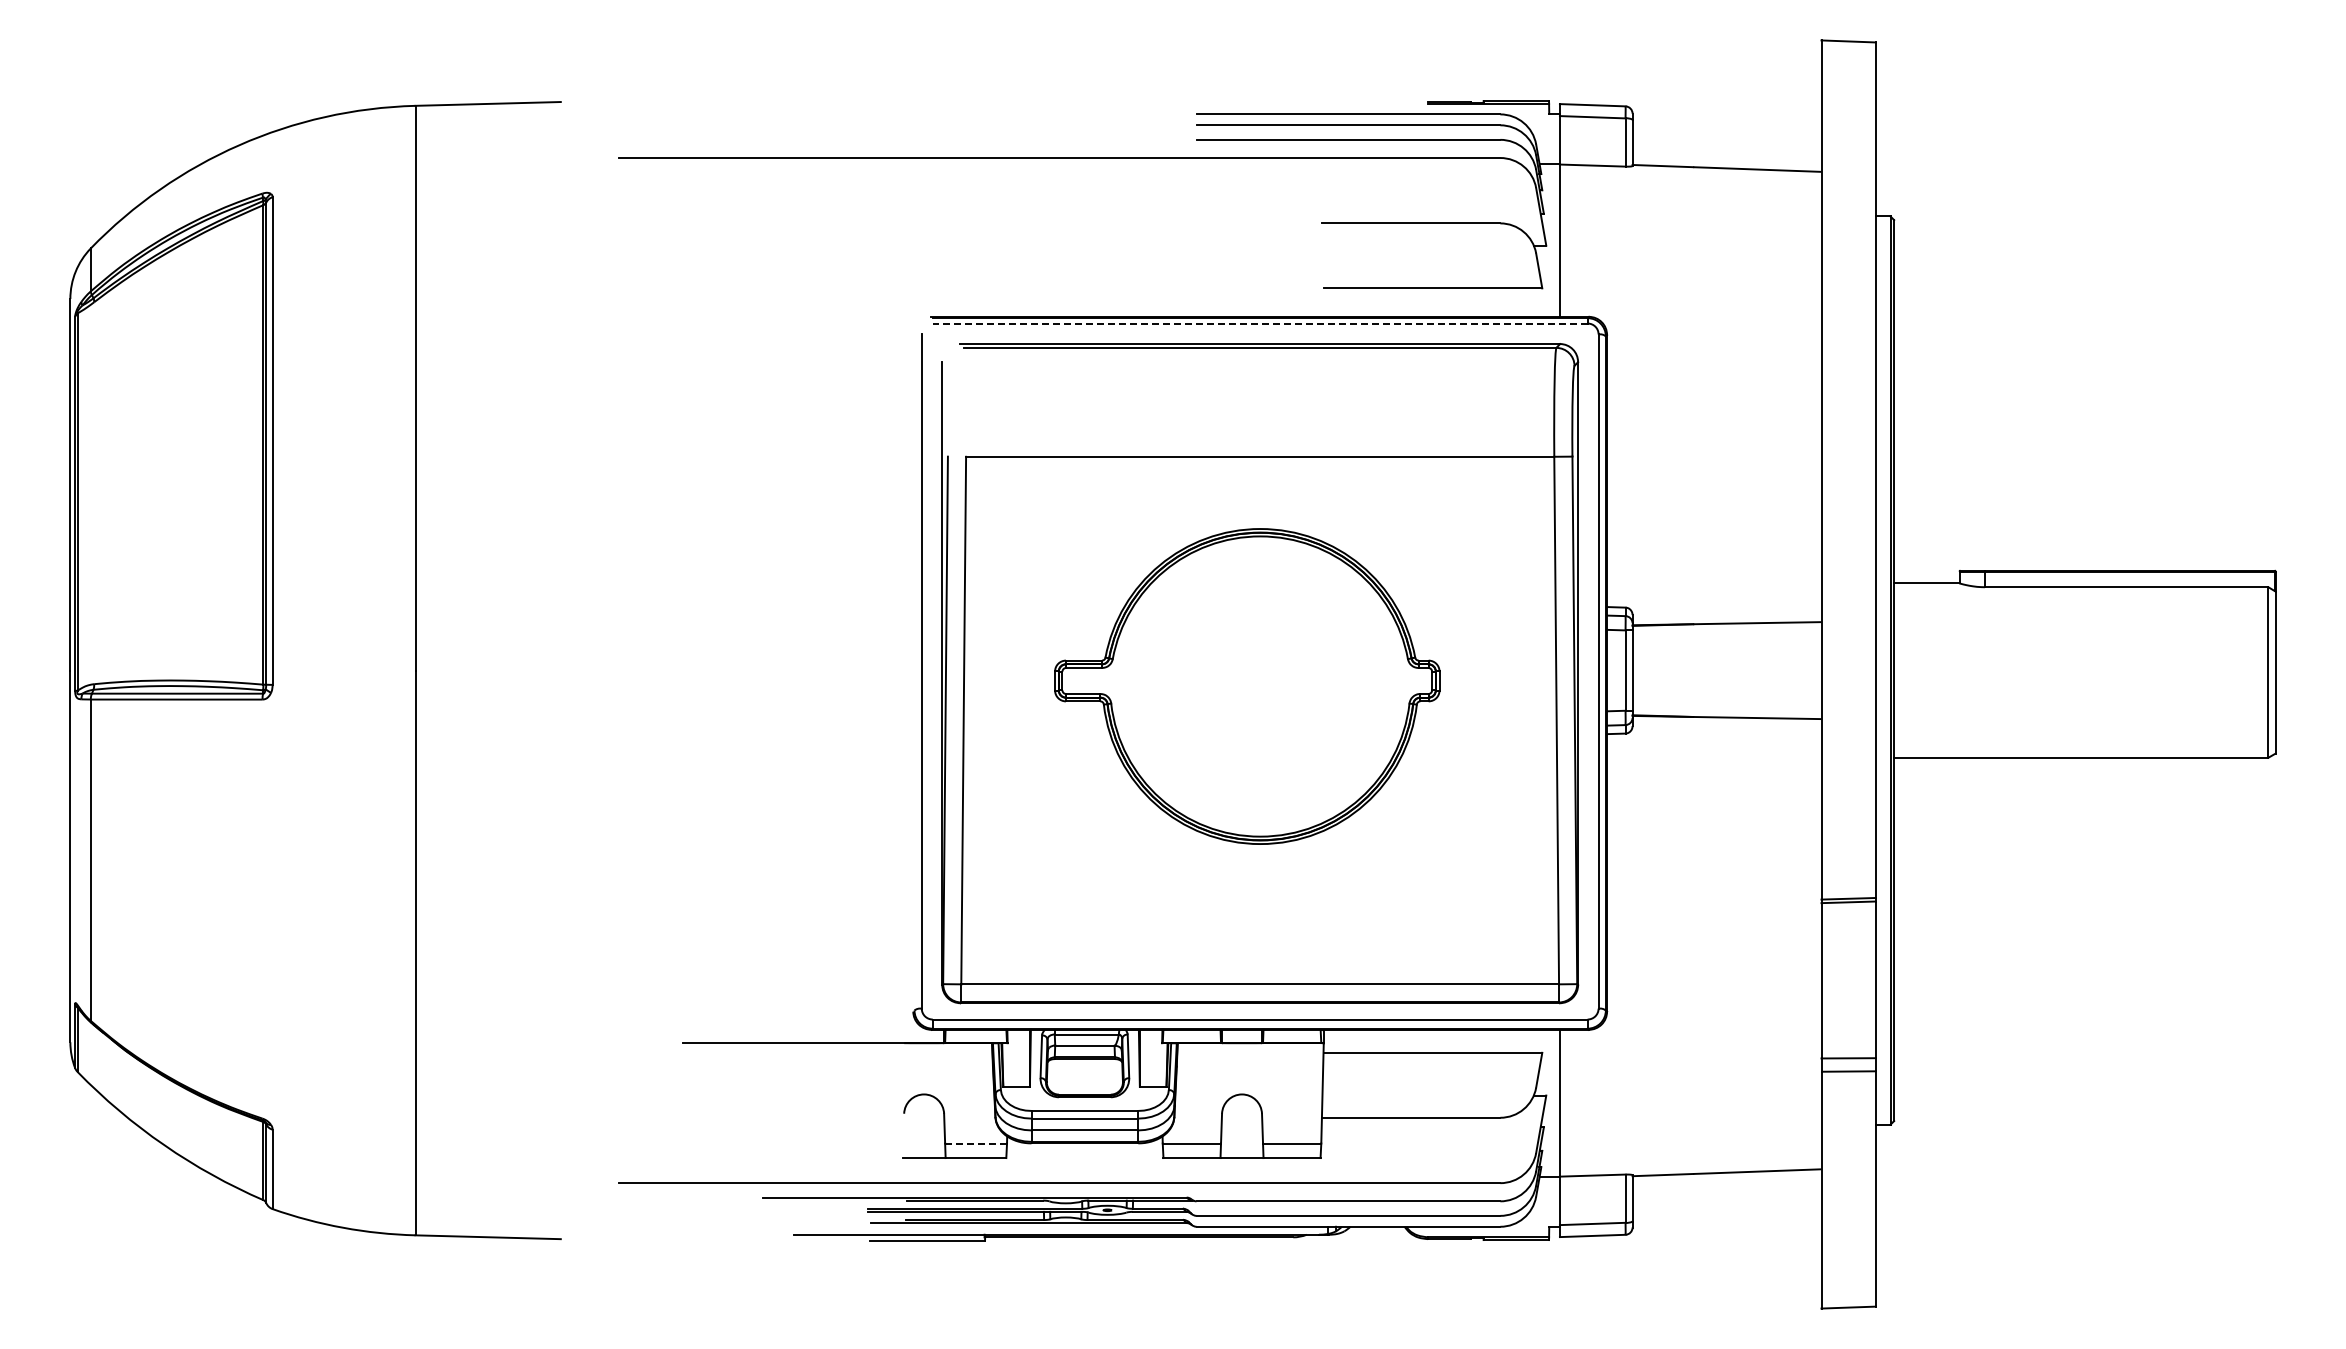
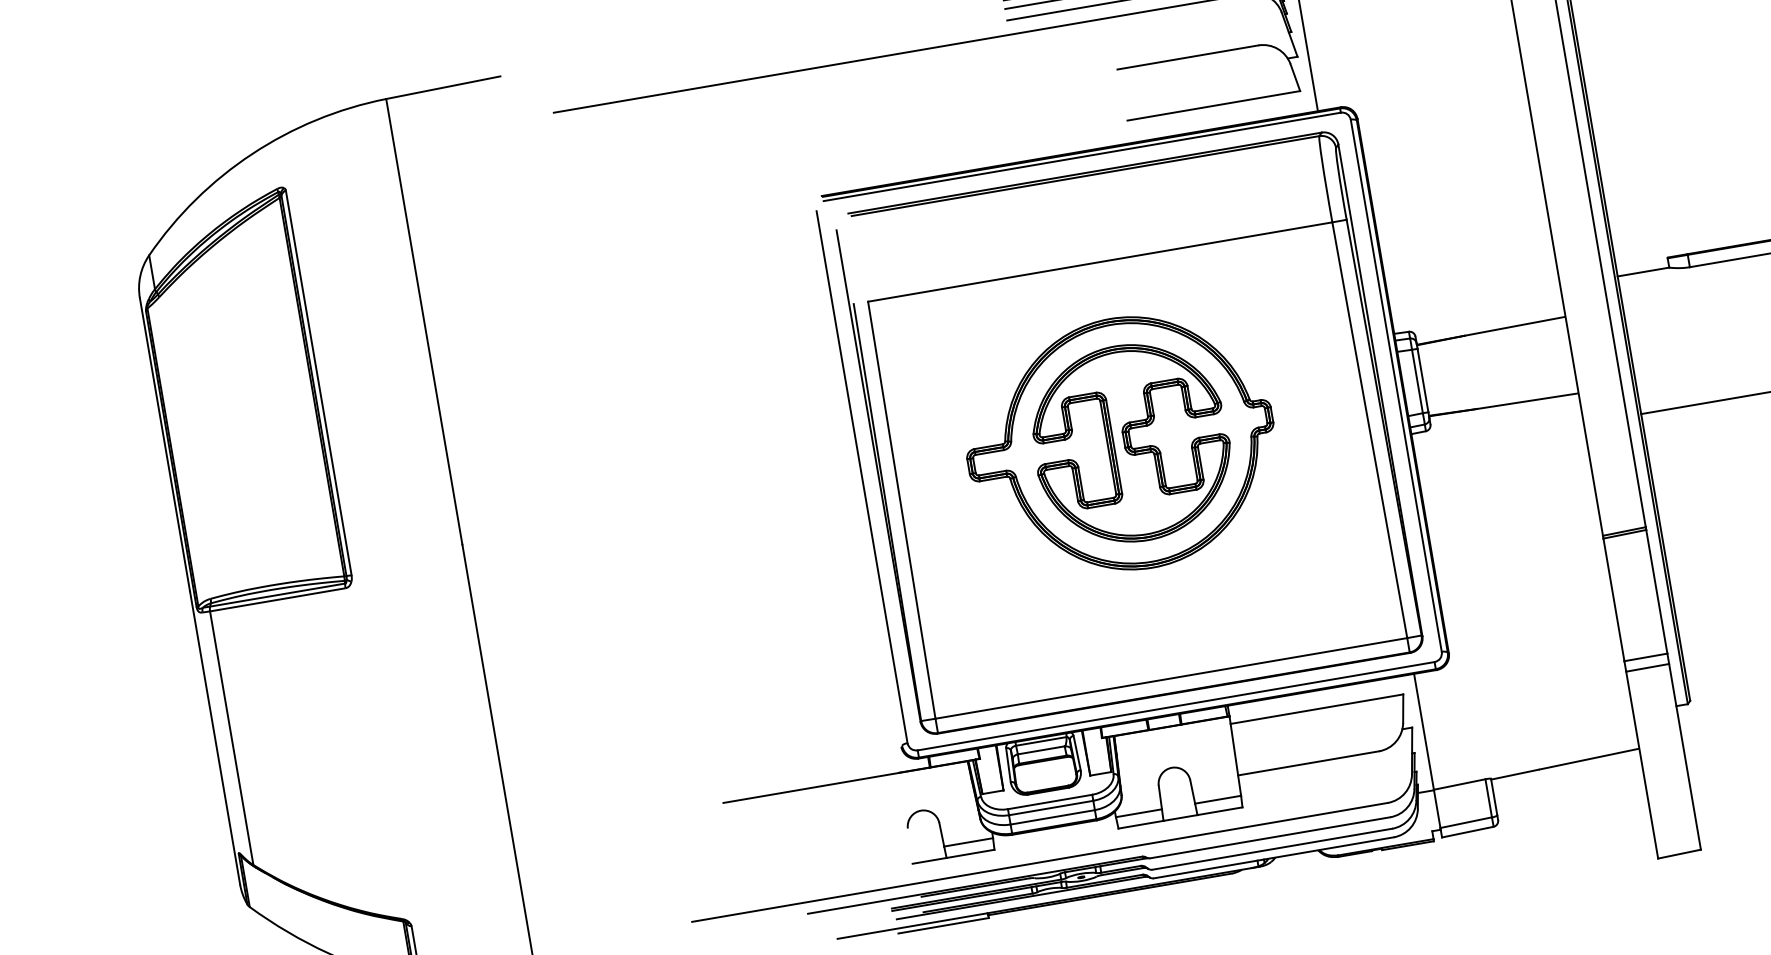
line: (1260, 323) -> (1082, 156), dashed -> solid
part: (1260, 686) -> (1131, 443), added
line: (976, 1143) -> (968, 842), dashed -> solid

